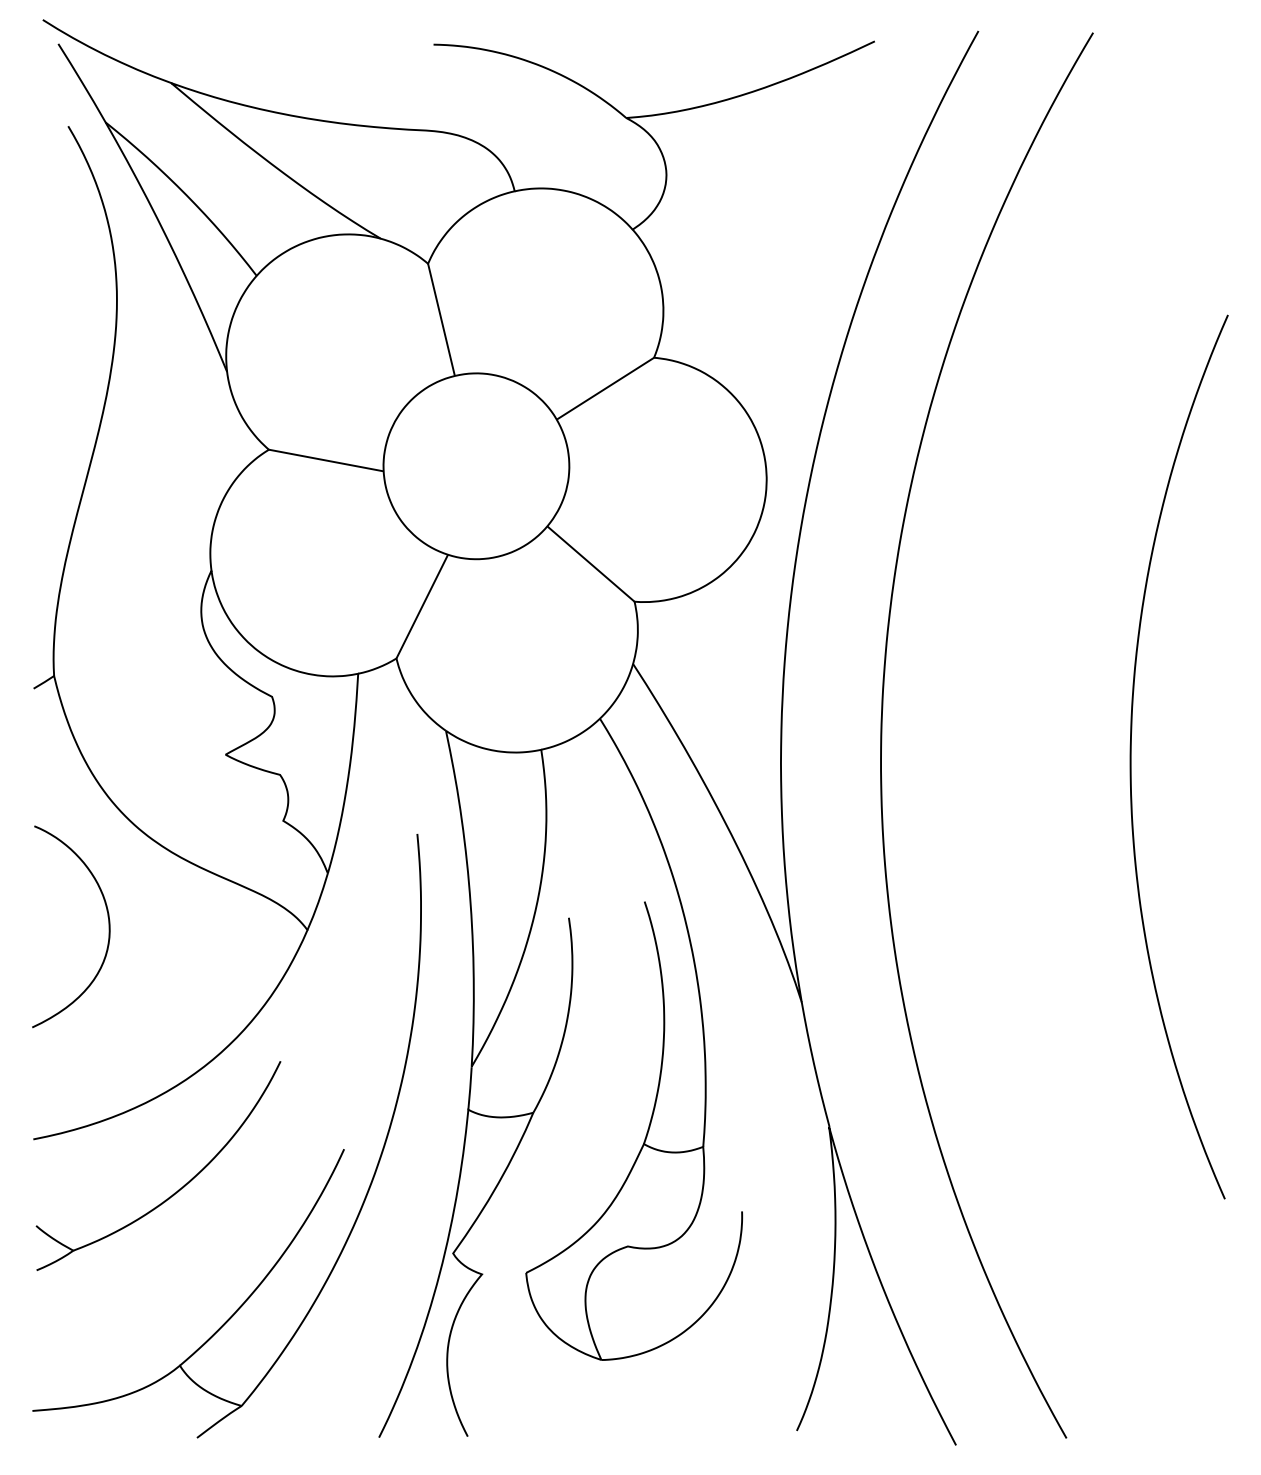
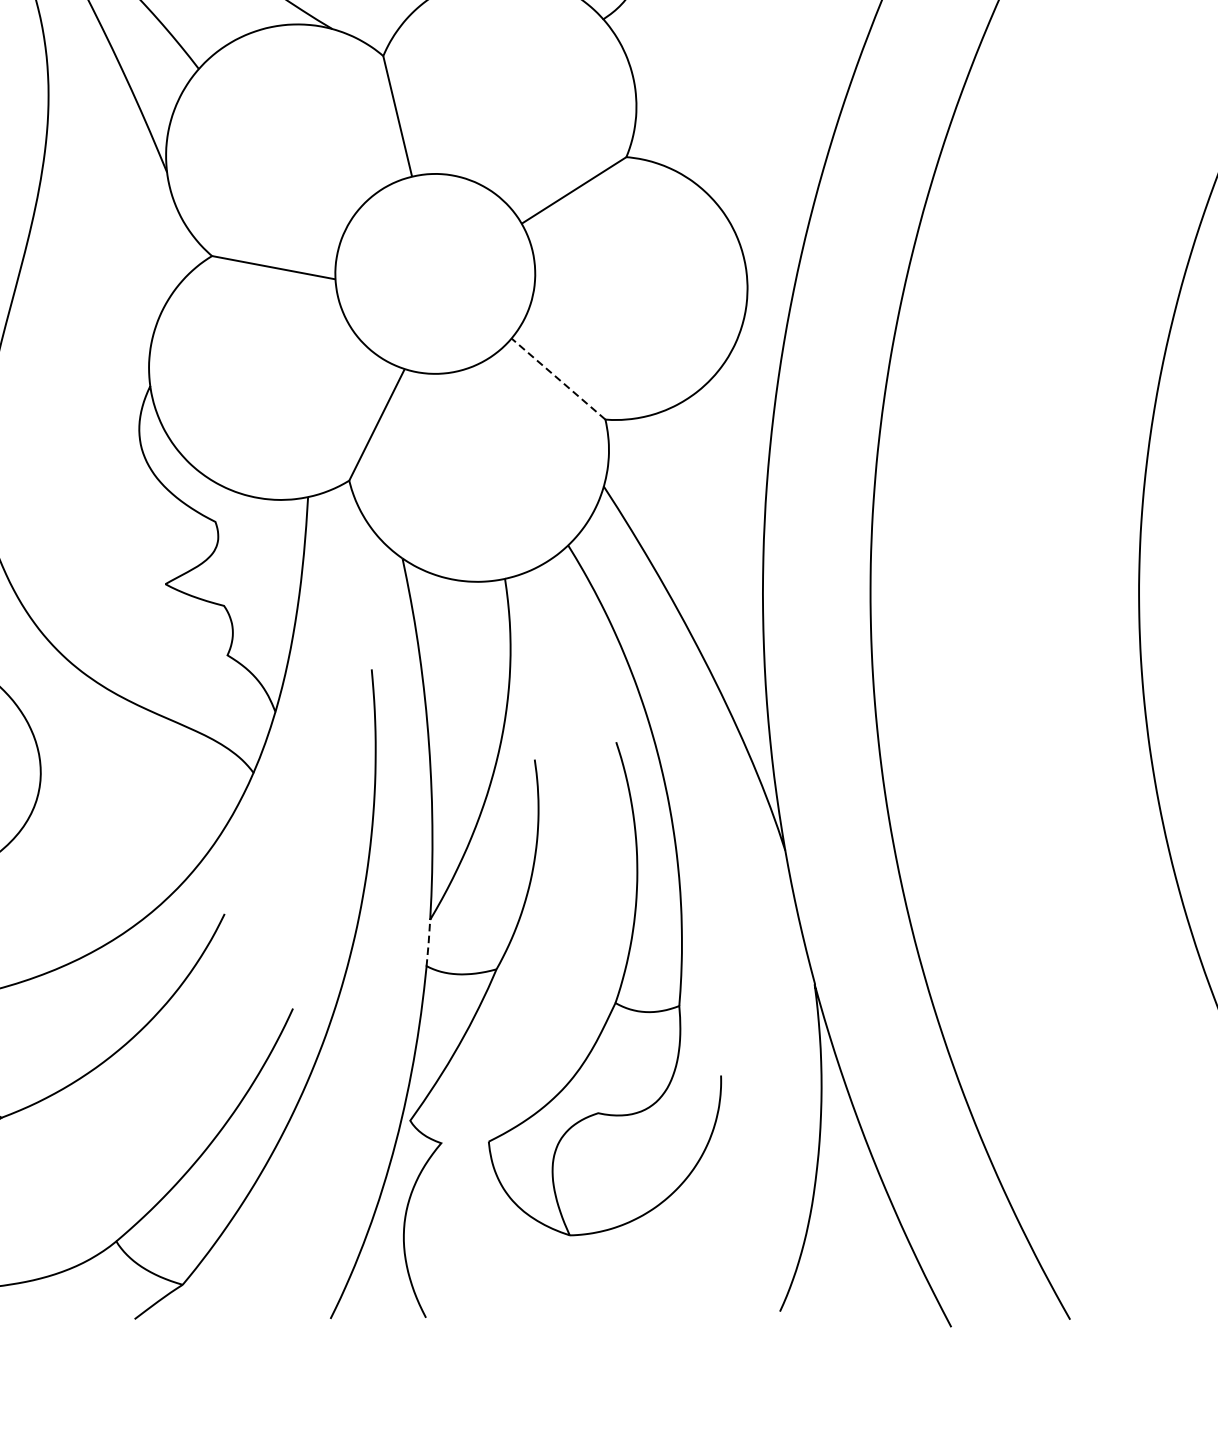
line: (590, 564) -> (558, 379), solid -> dashed
line: (470, 1088) -> (428, 943), solid -> dashed

